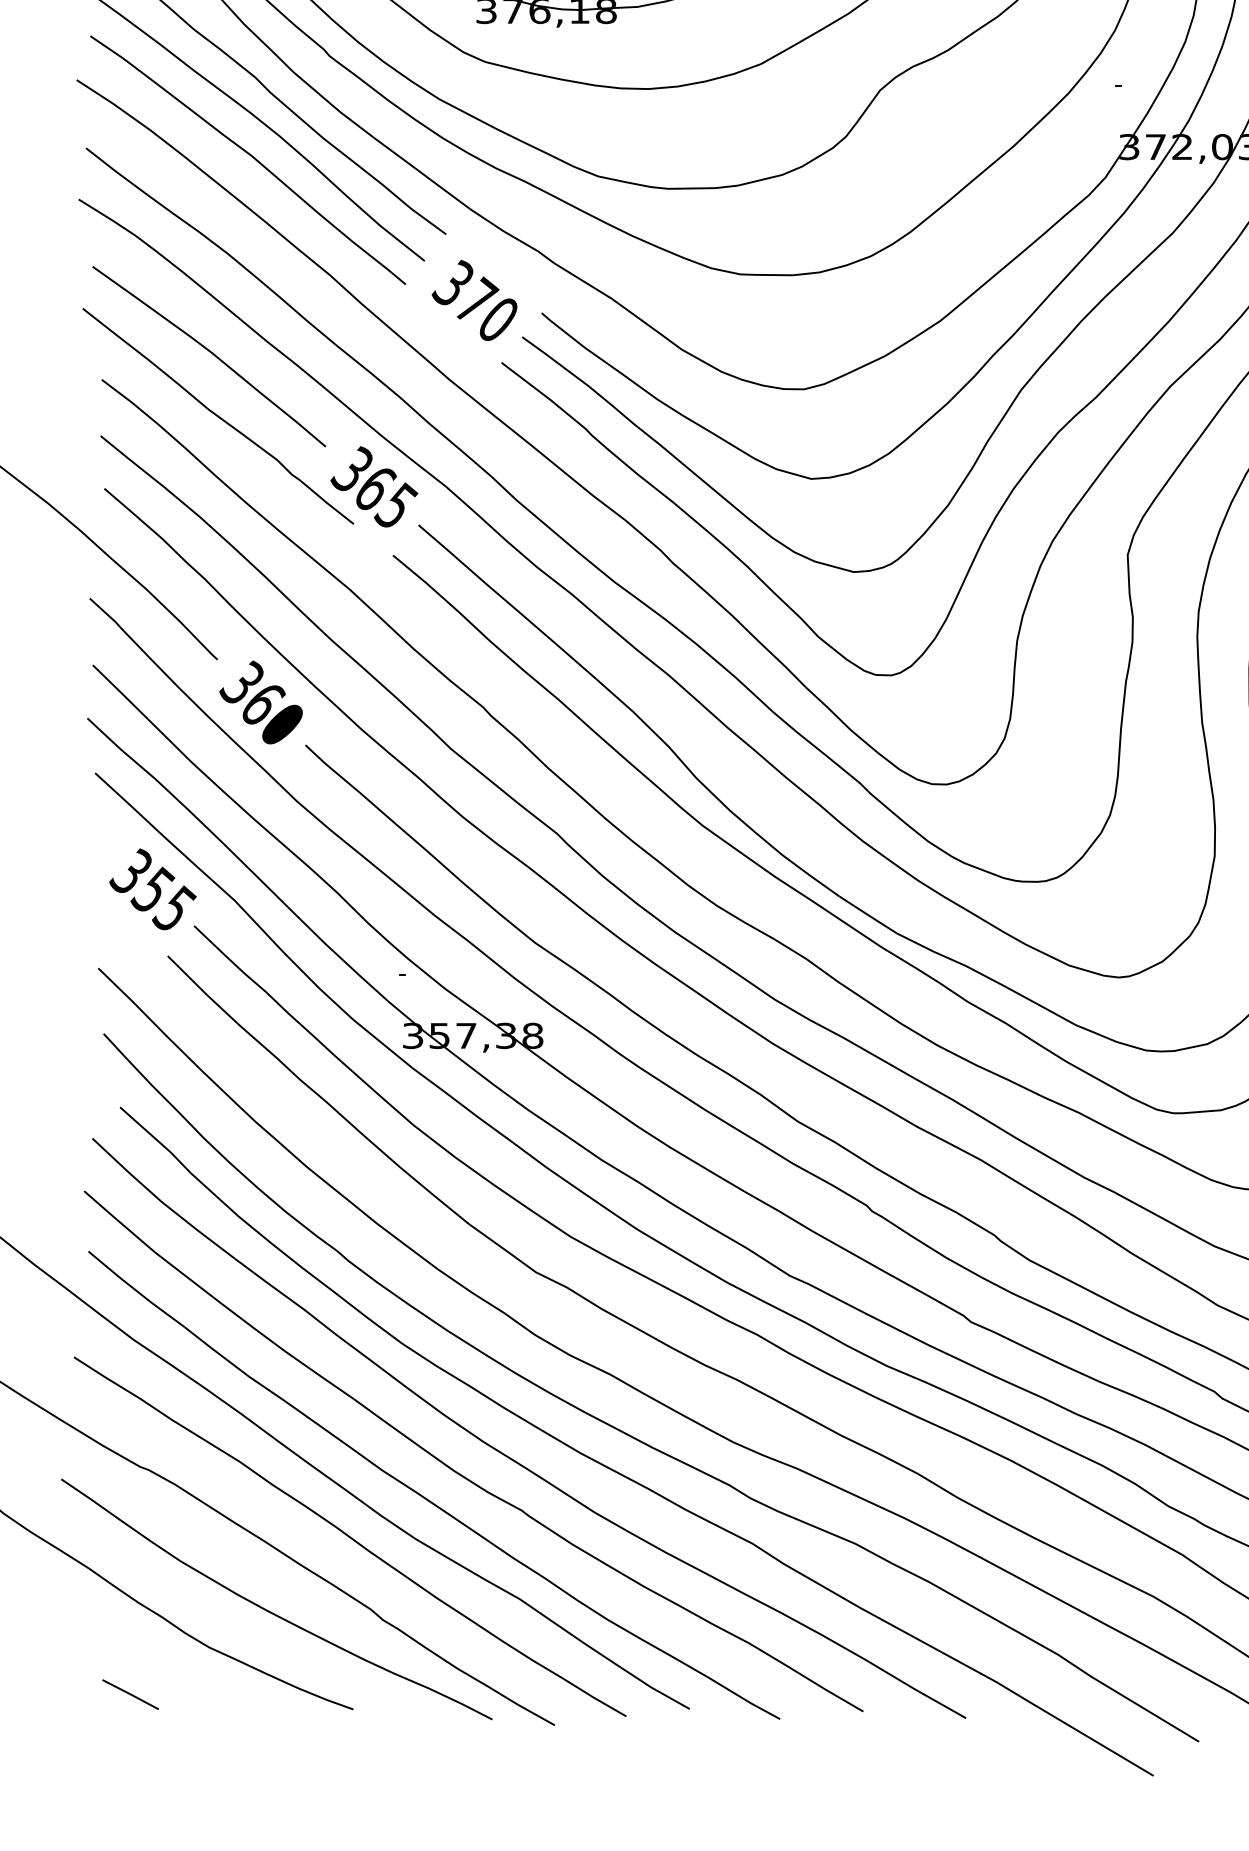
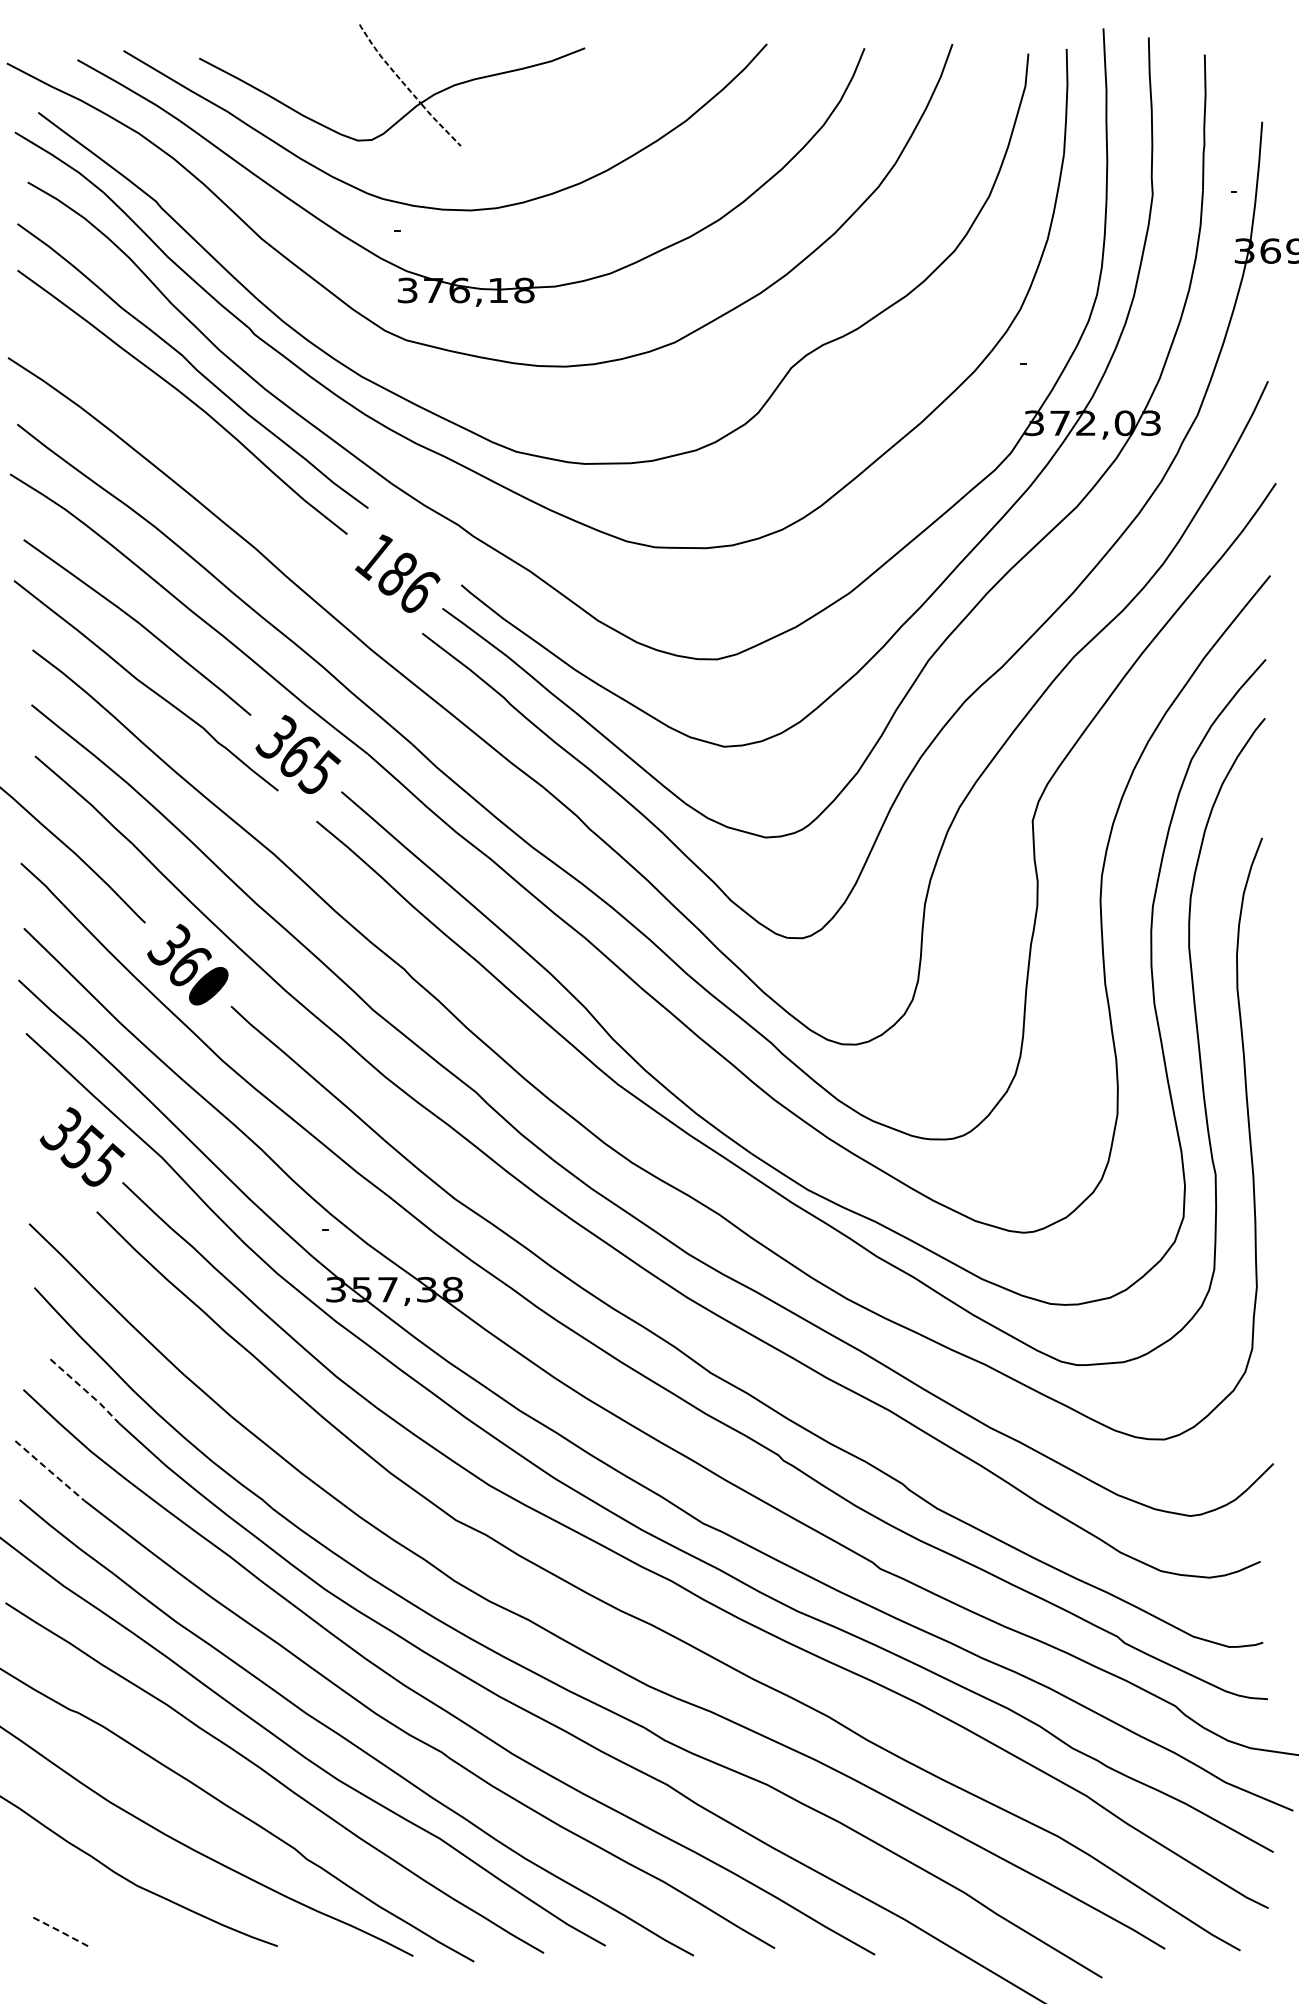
curve: (250, 156) -> (177, 432), removed
text: (476, 300) -> (397, 572), 370 -> 186
line: (156, 1139) -> (85, 1390), solid -> dashed
line: (119, 1221) -> (49, 1470), solid -> dashed
line: (130, 1694) -> (60, 1931), solid -> dashed

